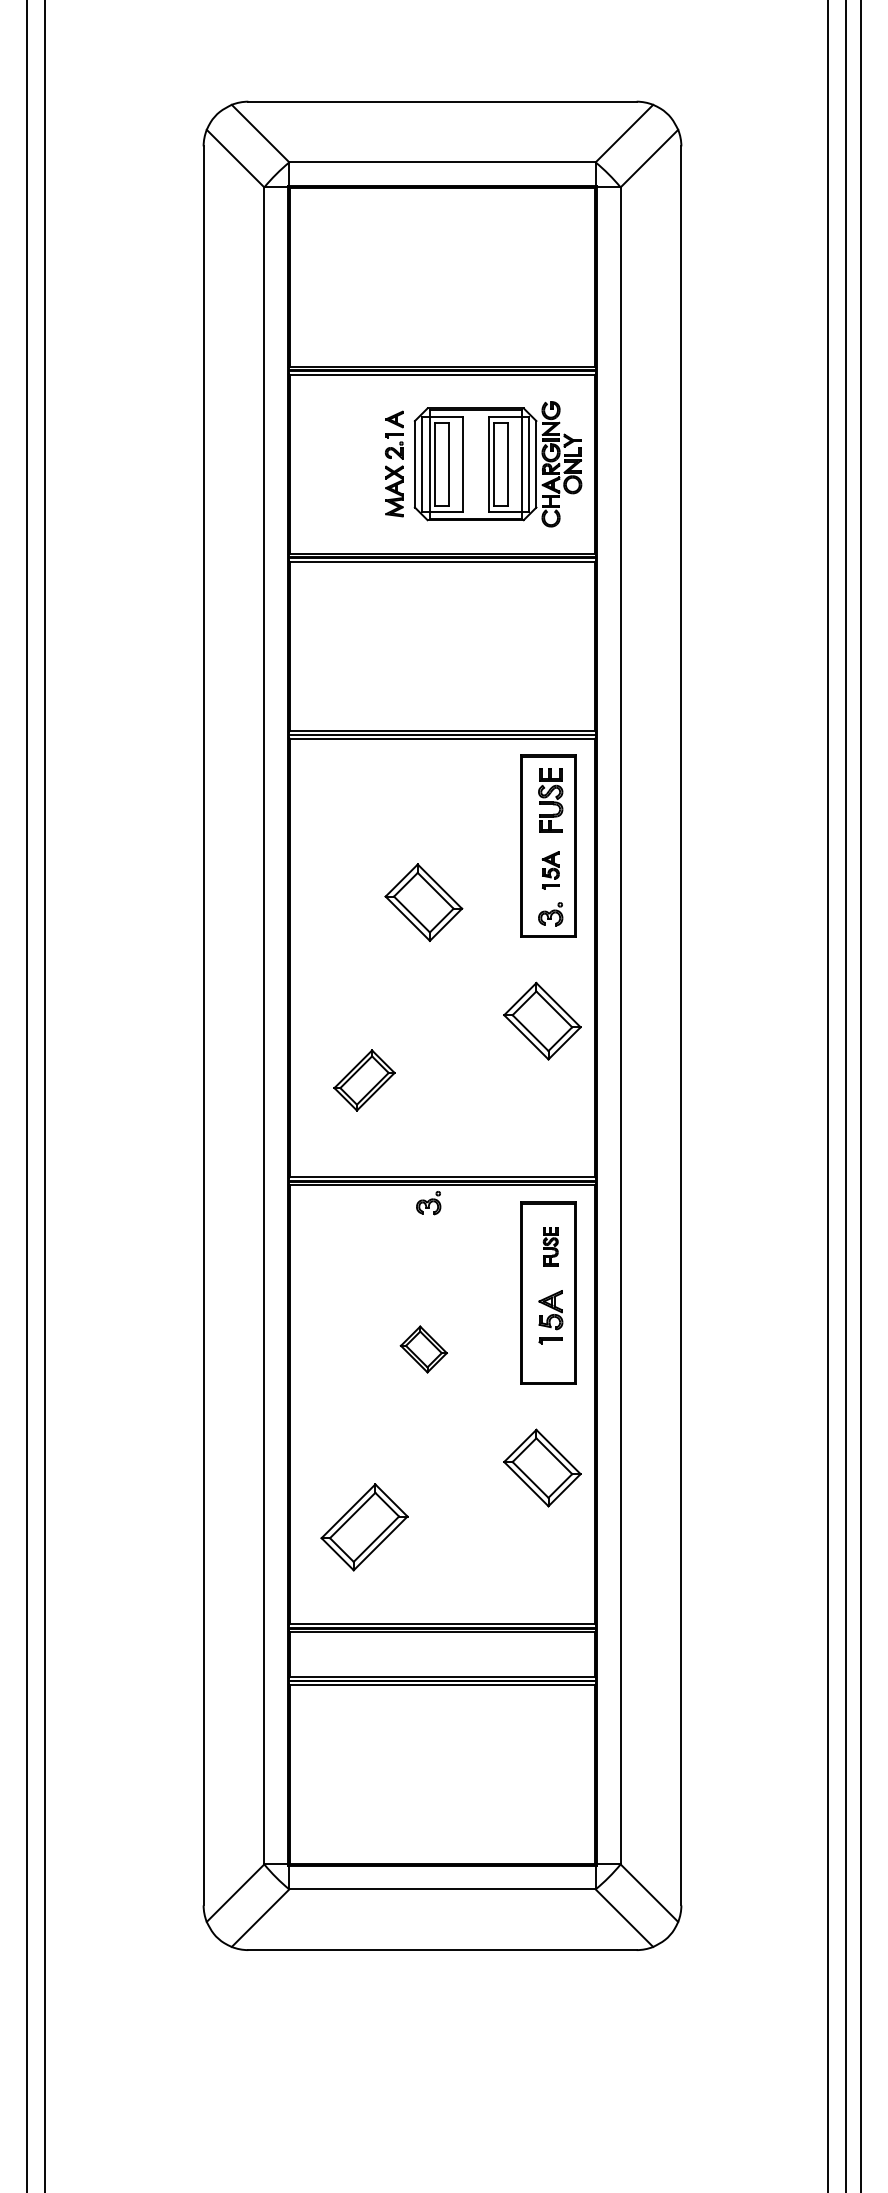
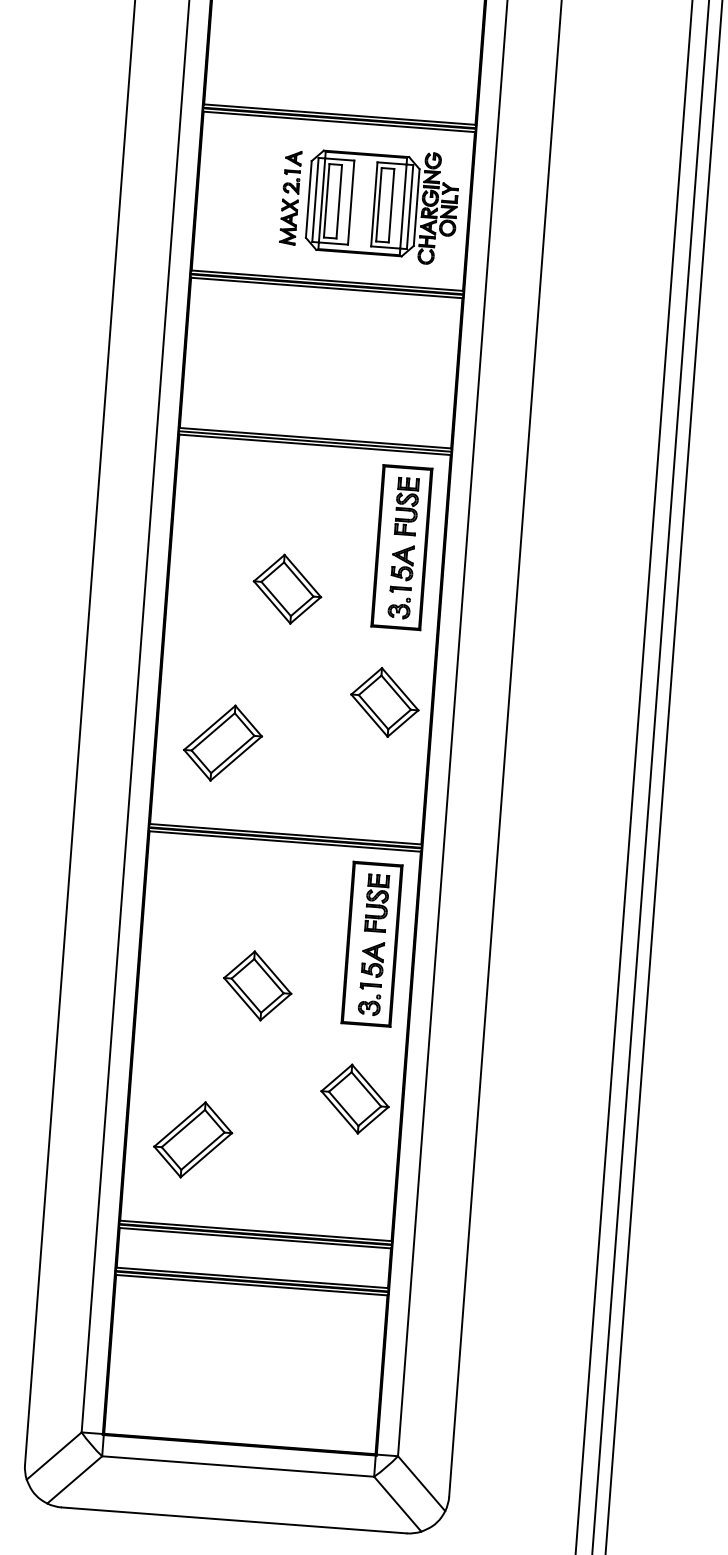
part: (550, 870) -> (402, 569), size x1.43
part: (364, 1080) -> (222, 743), size x1.43
part: (428, 1203) -> (369, 1005), moved
part: (550, 1246) -> (376, 902), size x1.67
part: (423, 1349) -> (257, 985), size x1.67

